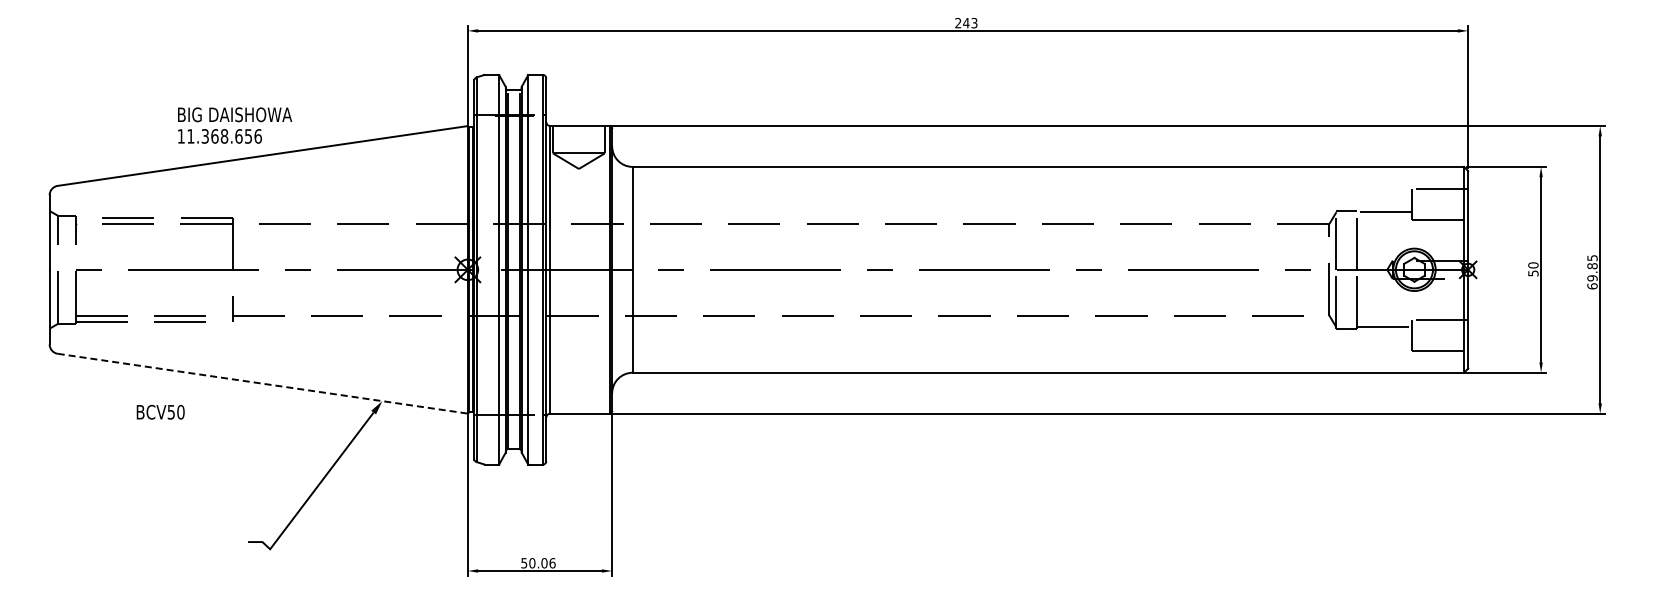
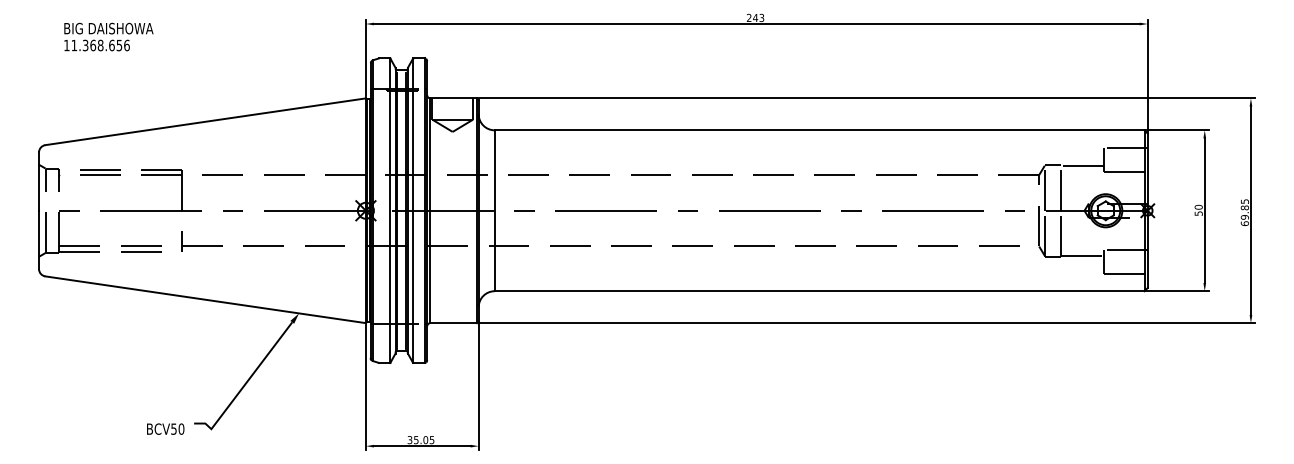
text: (235, 125) -> (109, 36), moved
line: (263, 383) -> (206, 299), dashed -> solid
text: (160, 411) -> (165, 428), moved
text: (538, 563) -> (421, 440), 50.06 -> 35.05

